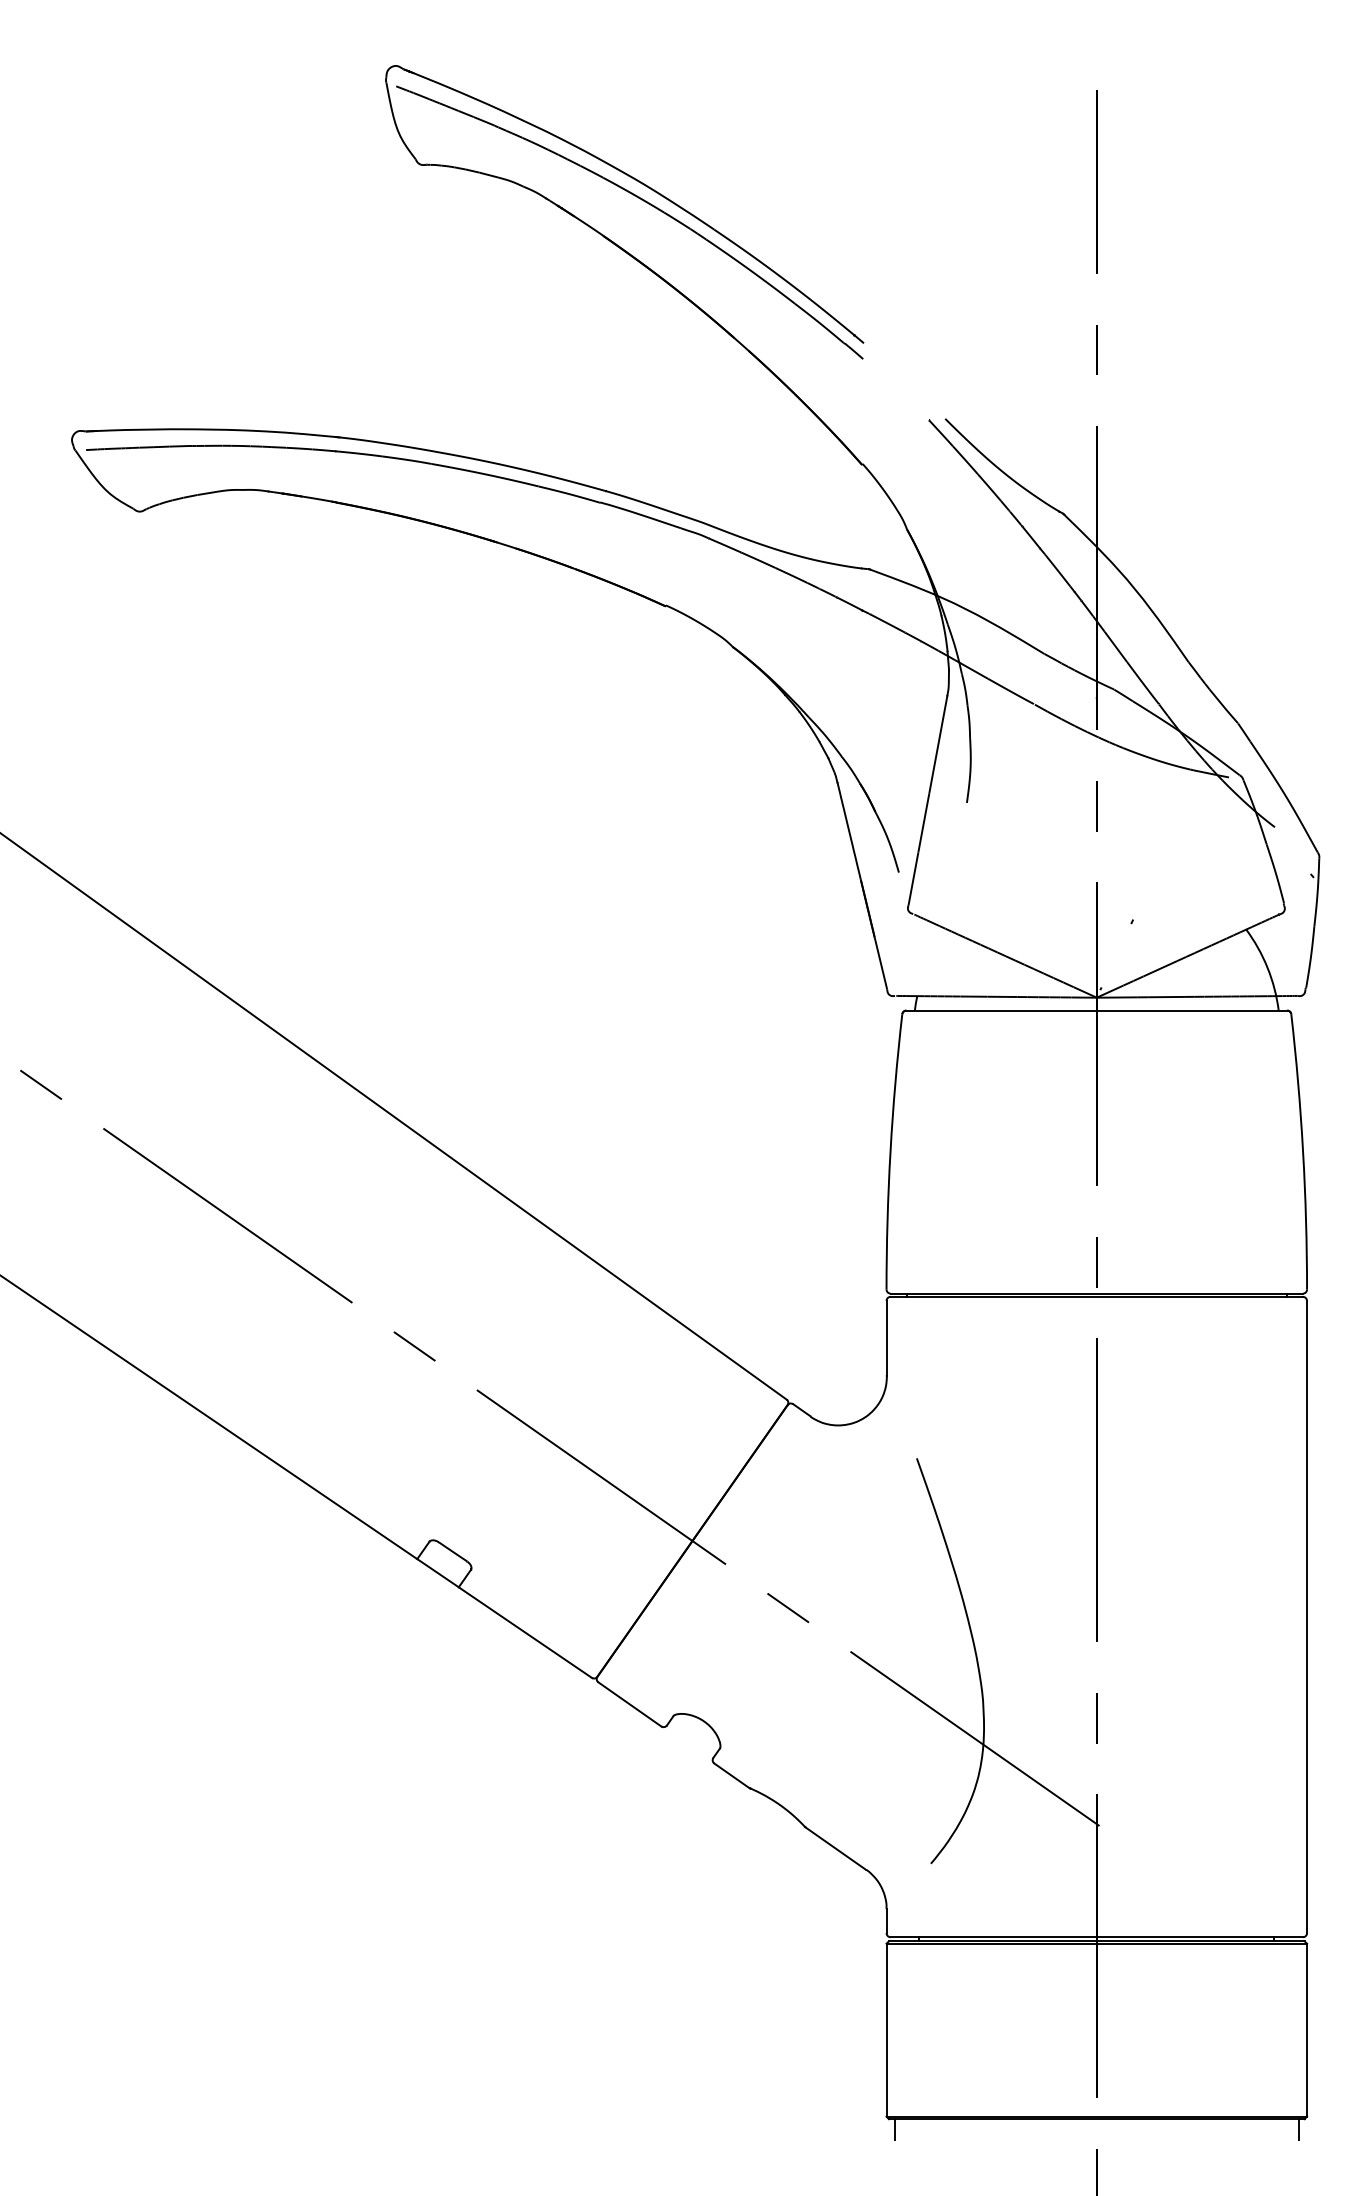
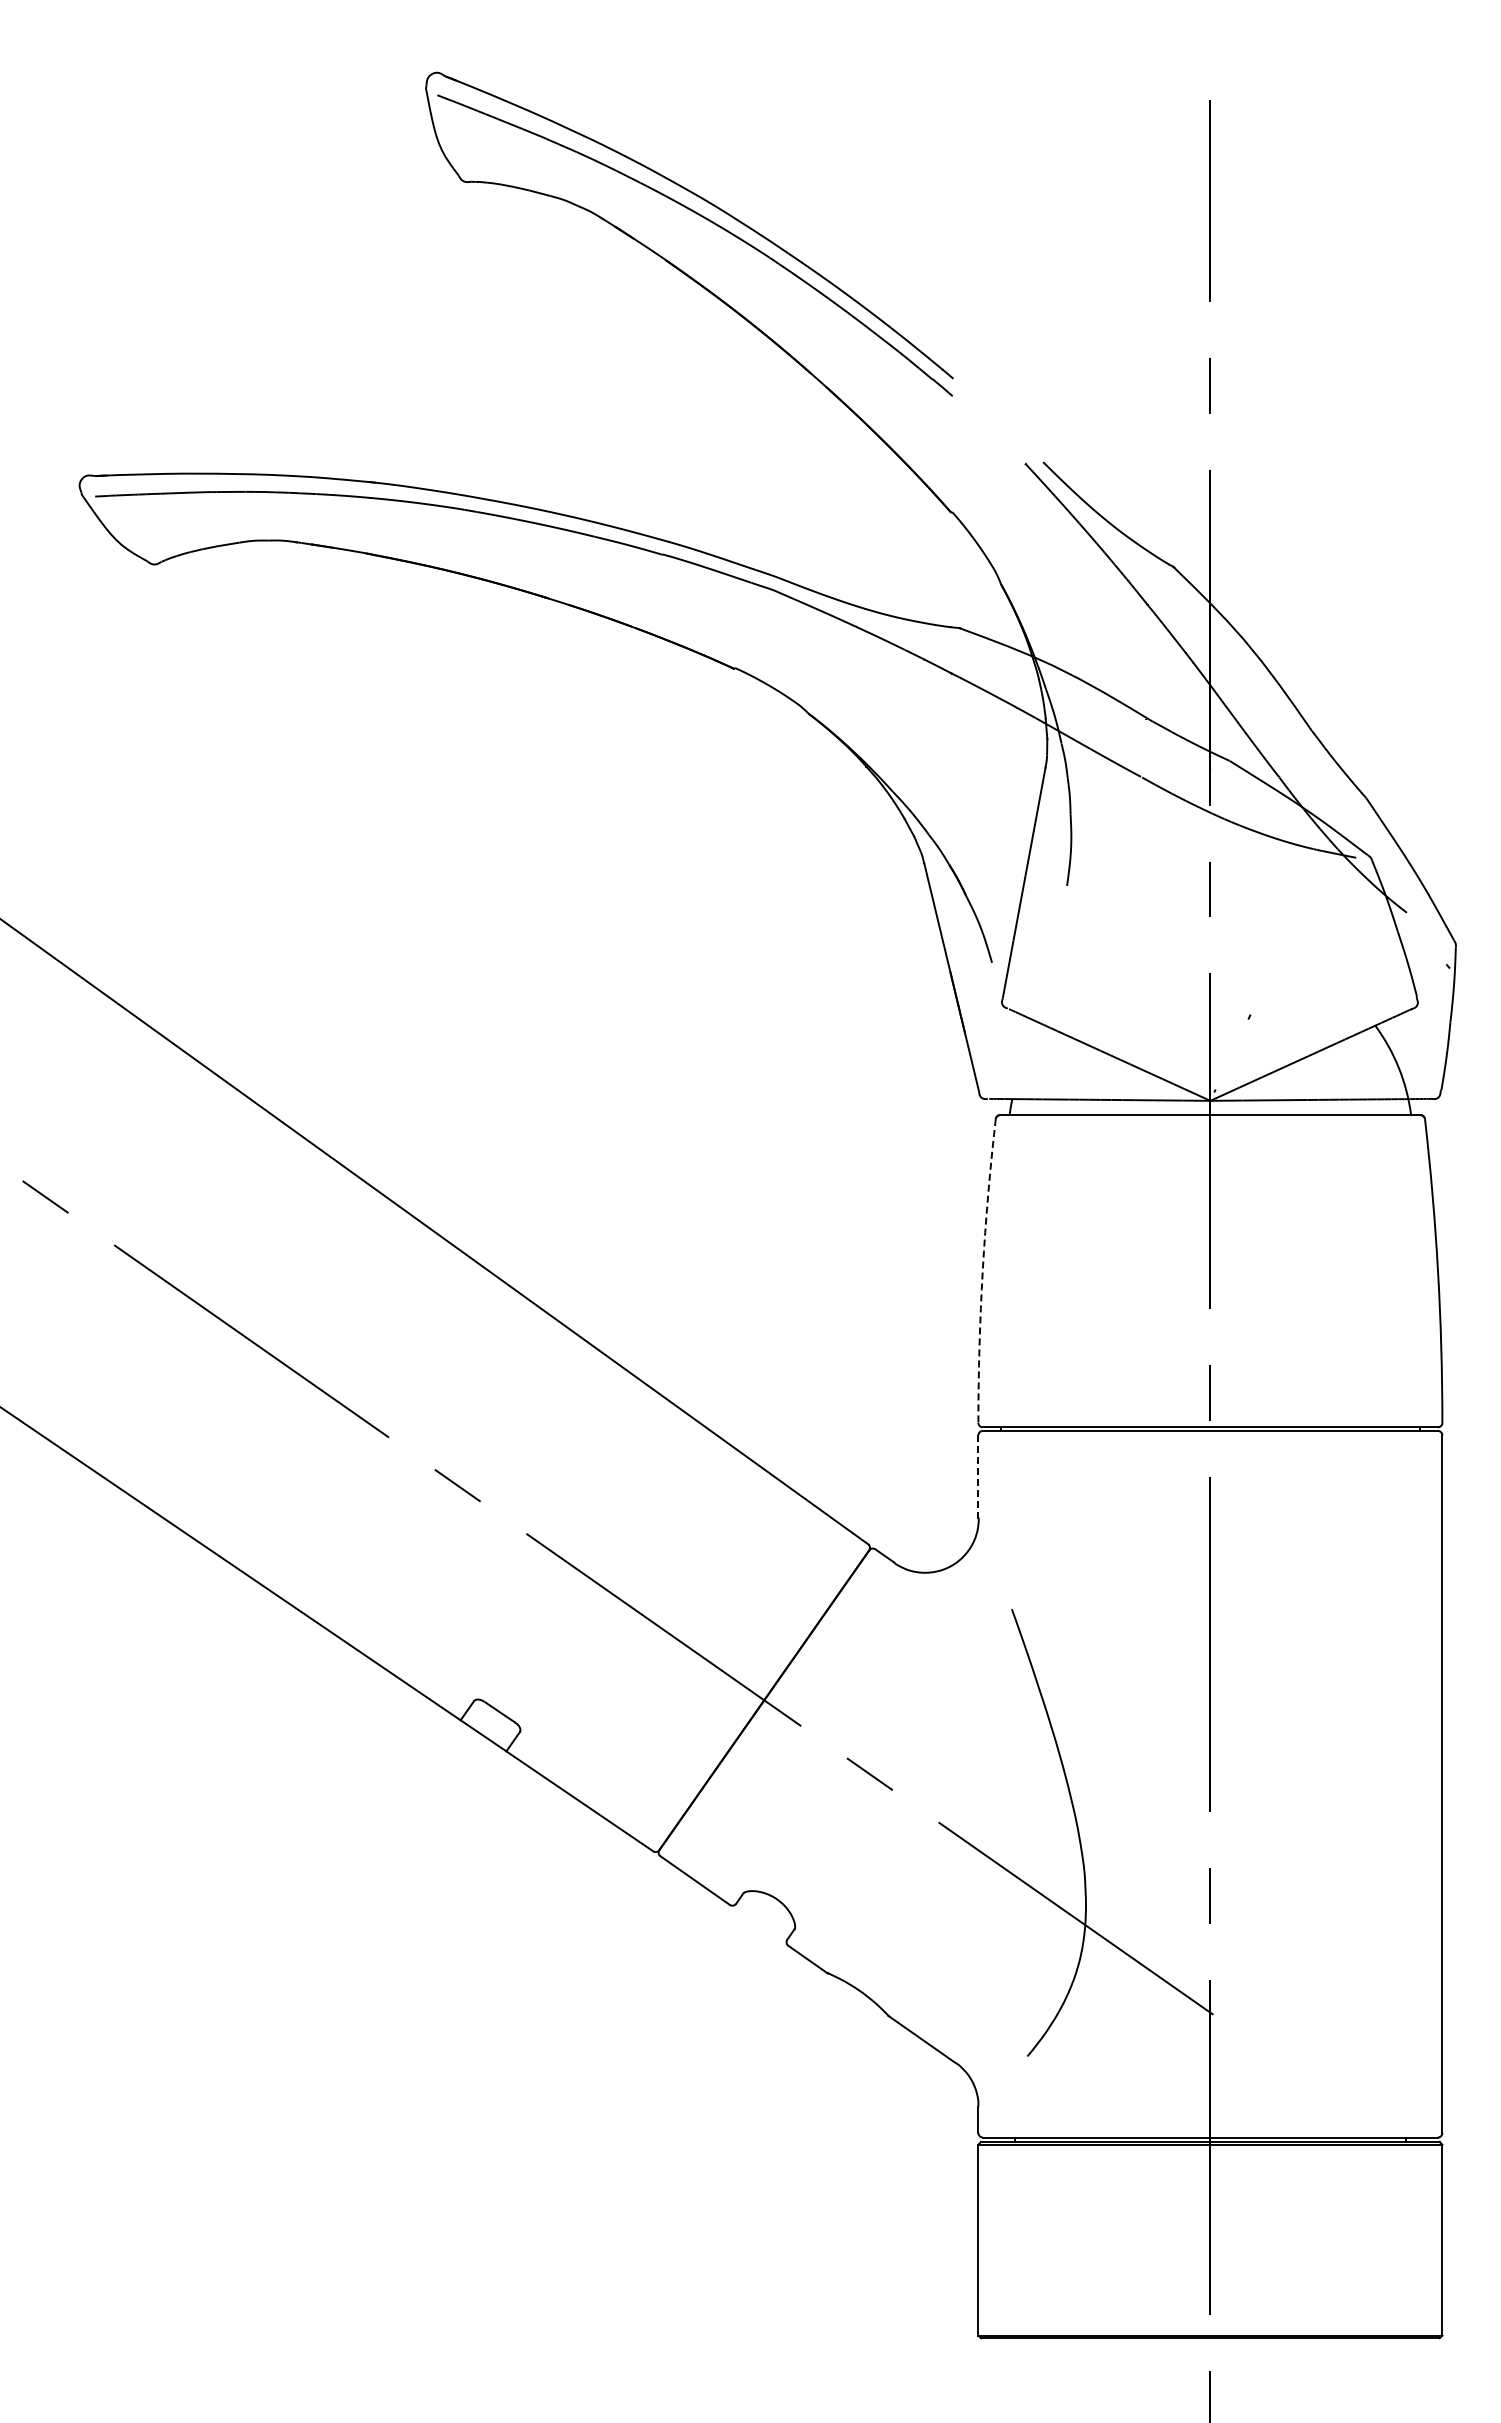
arc: (890, 1151) -> (982, 1270), solid -> dashed
line: (886, 1339) -> (978, 1477), solid -> dashed
line: (894, 2130) -> (987, 2350), removed
line: (1299, 2130) -> (1433, 2350), removed

